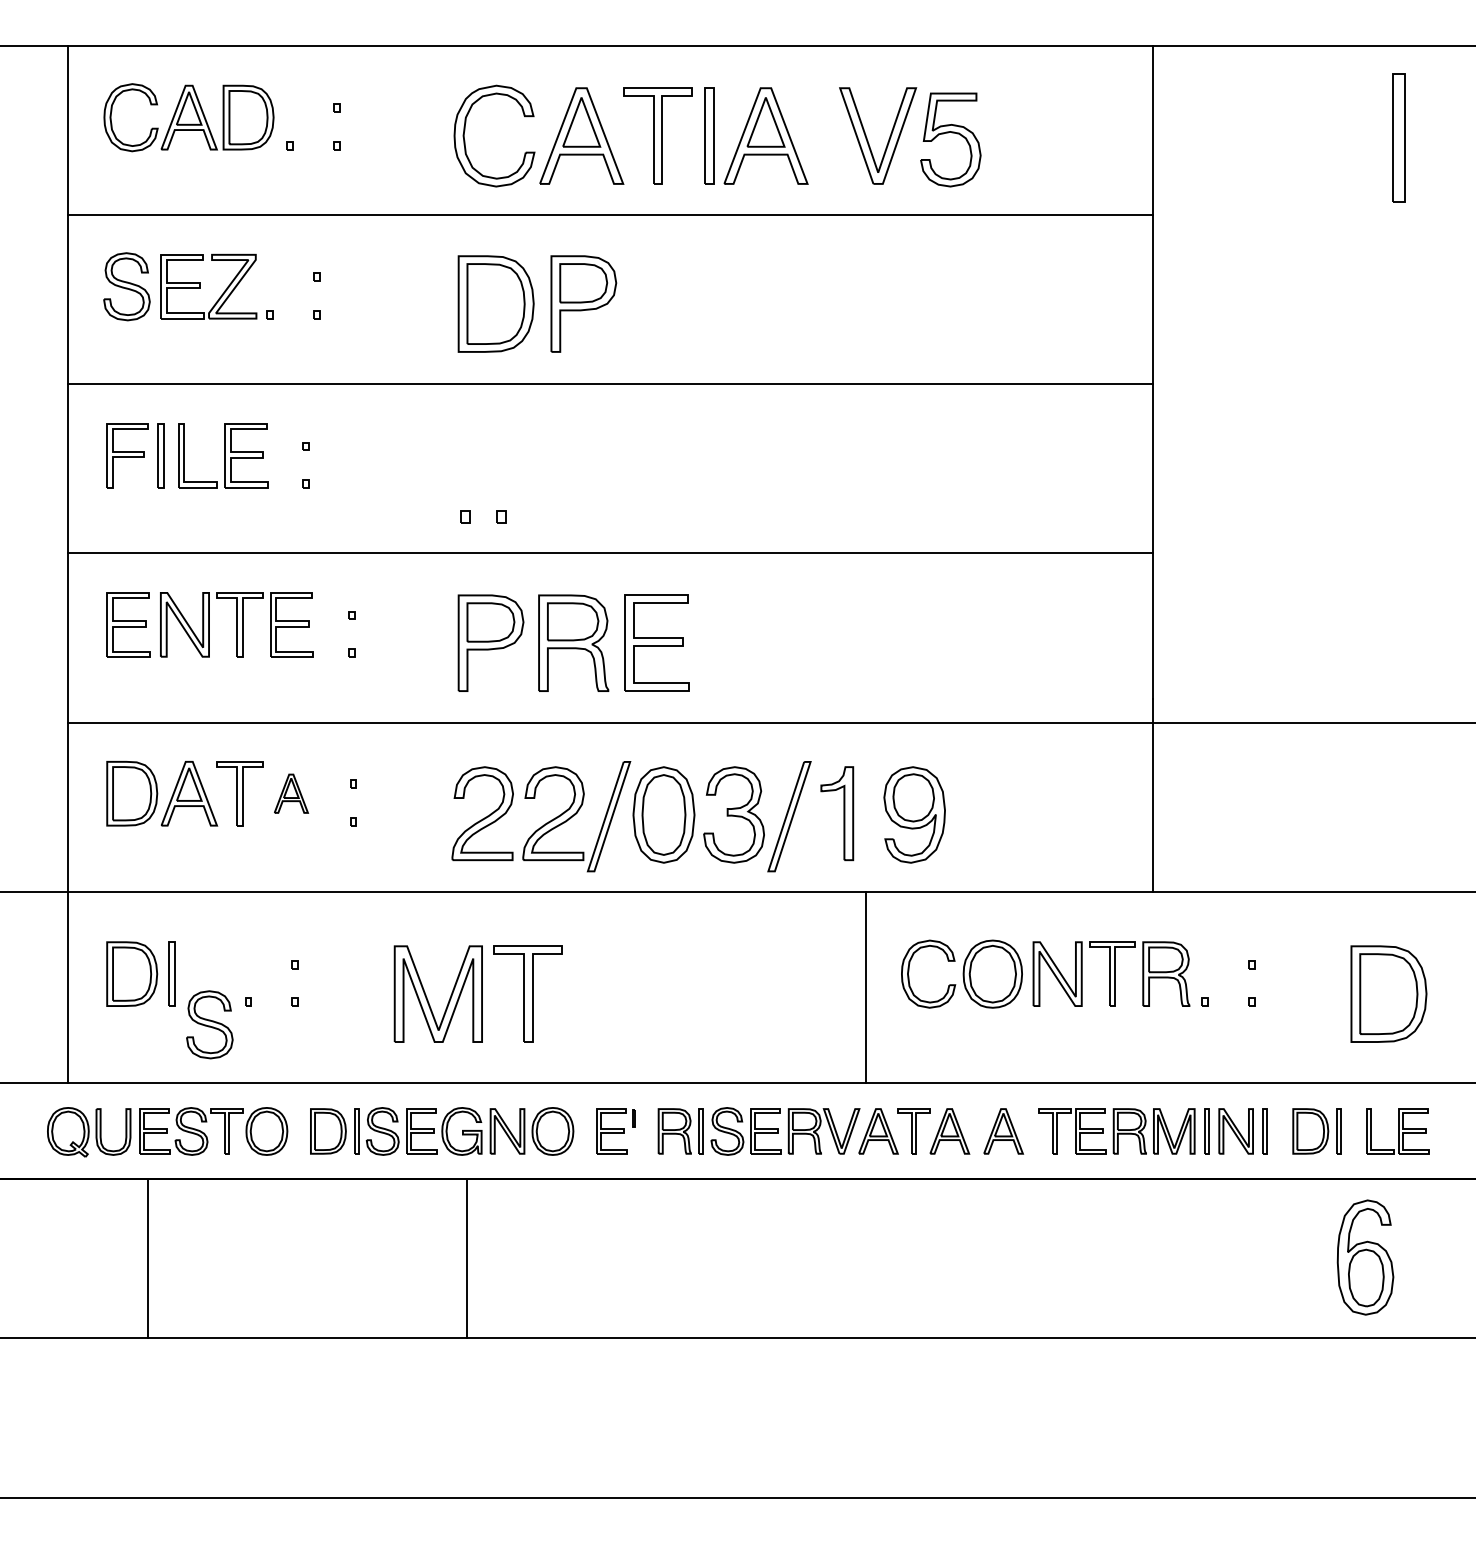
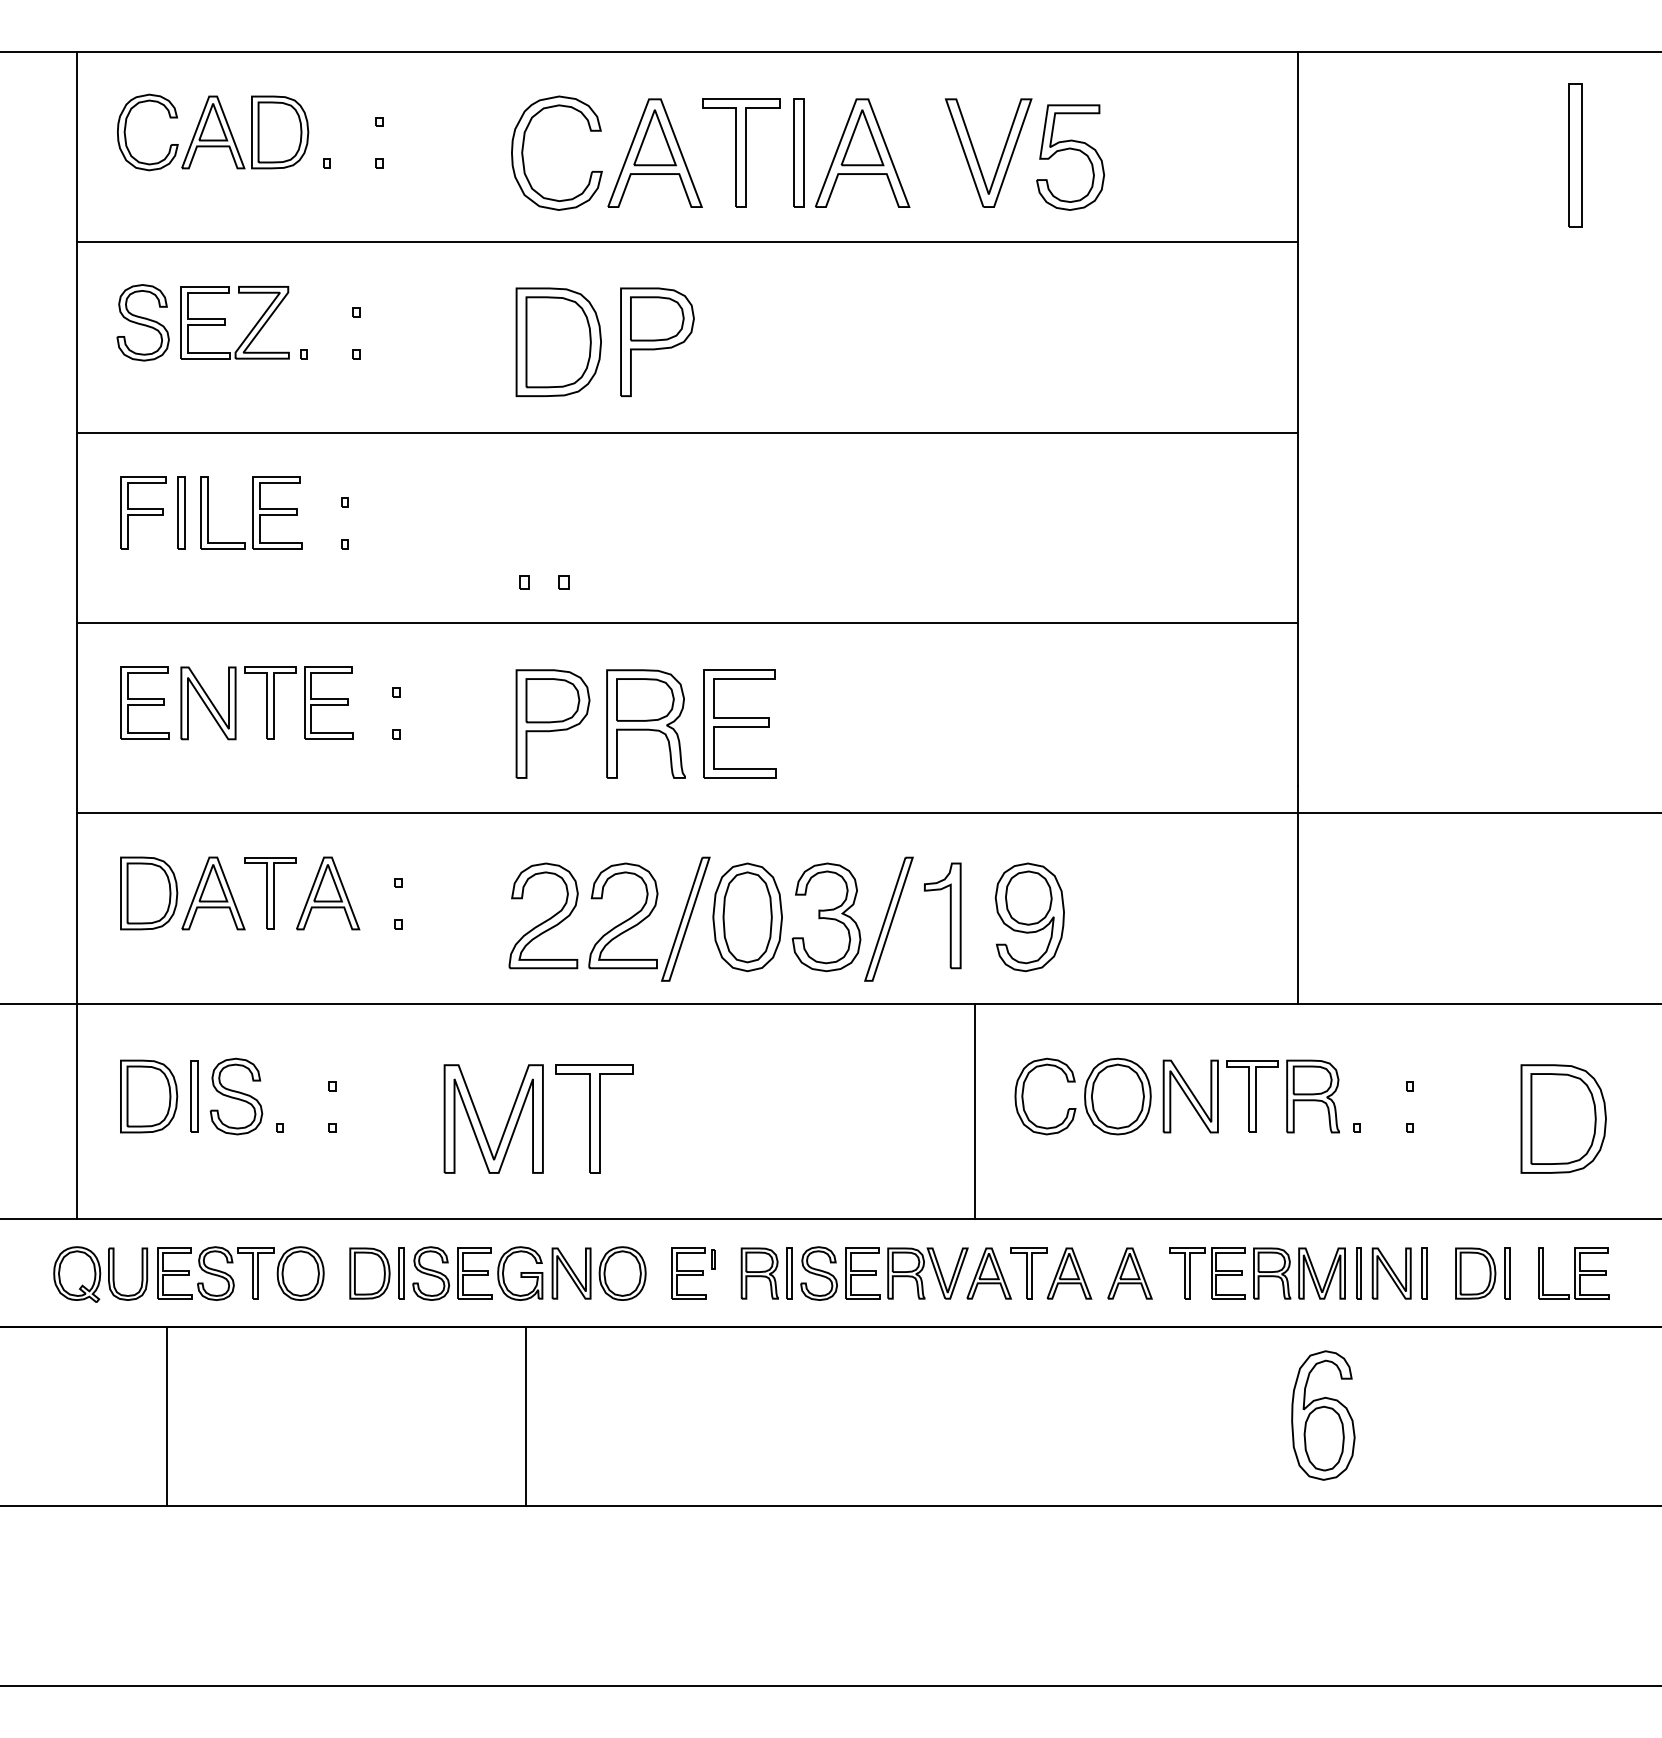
part: (291, 793) -> (328, 893), size x1.67
part: (209, 1024) -> (236, 1096), moved
part: (1365, 1257) -> (1323, 1415), moved

